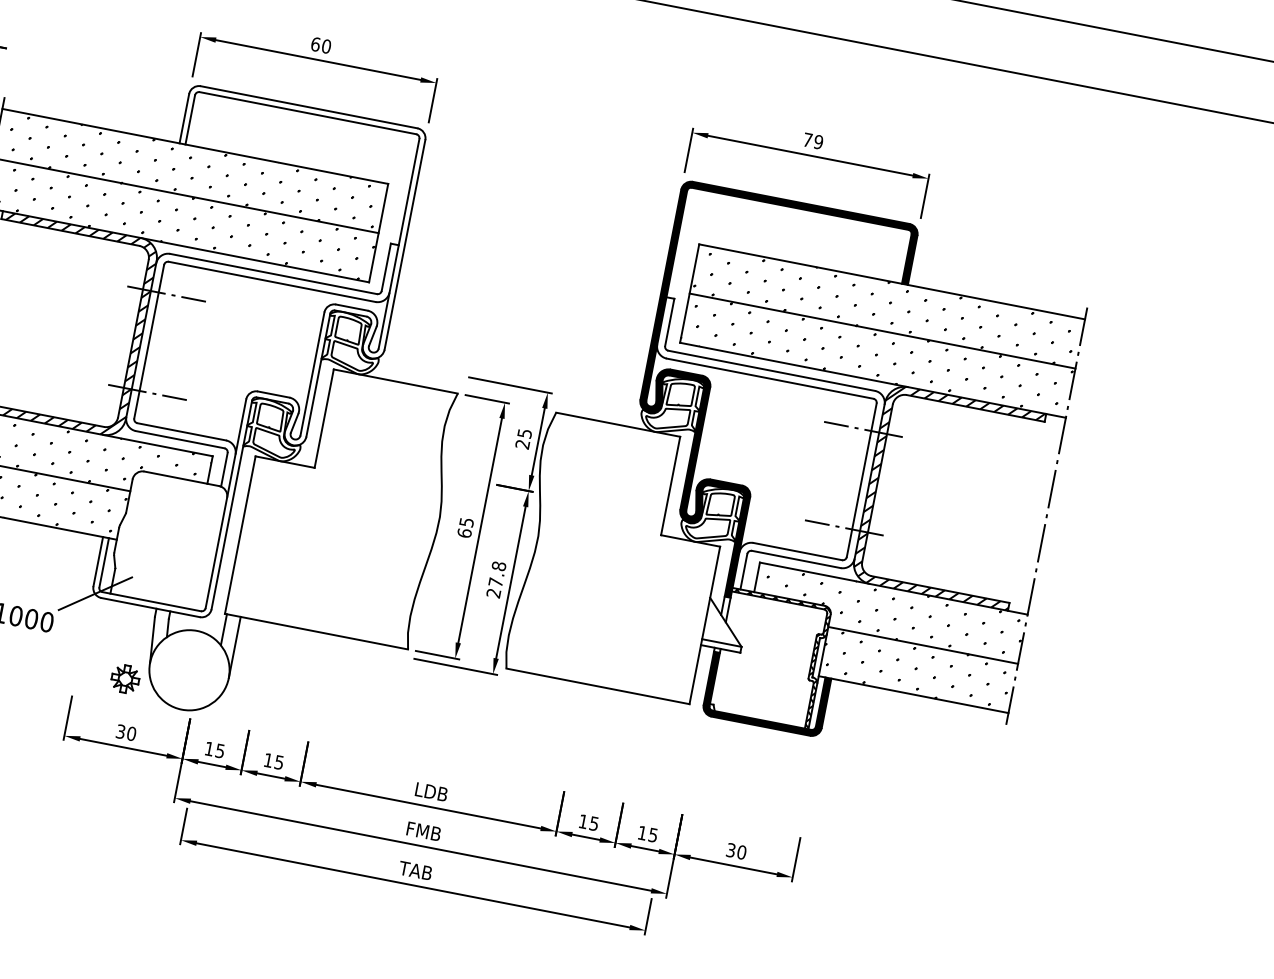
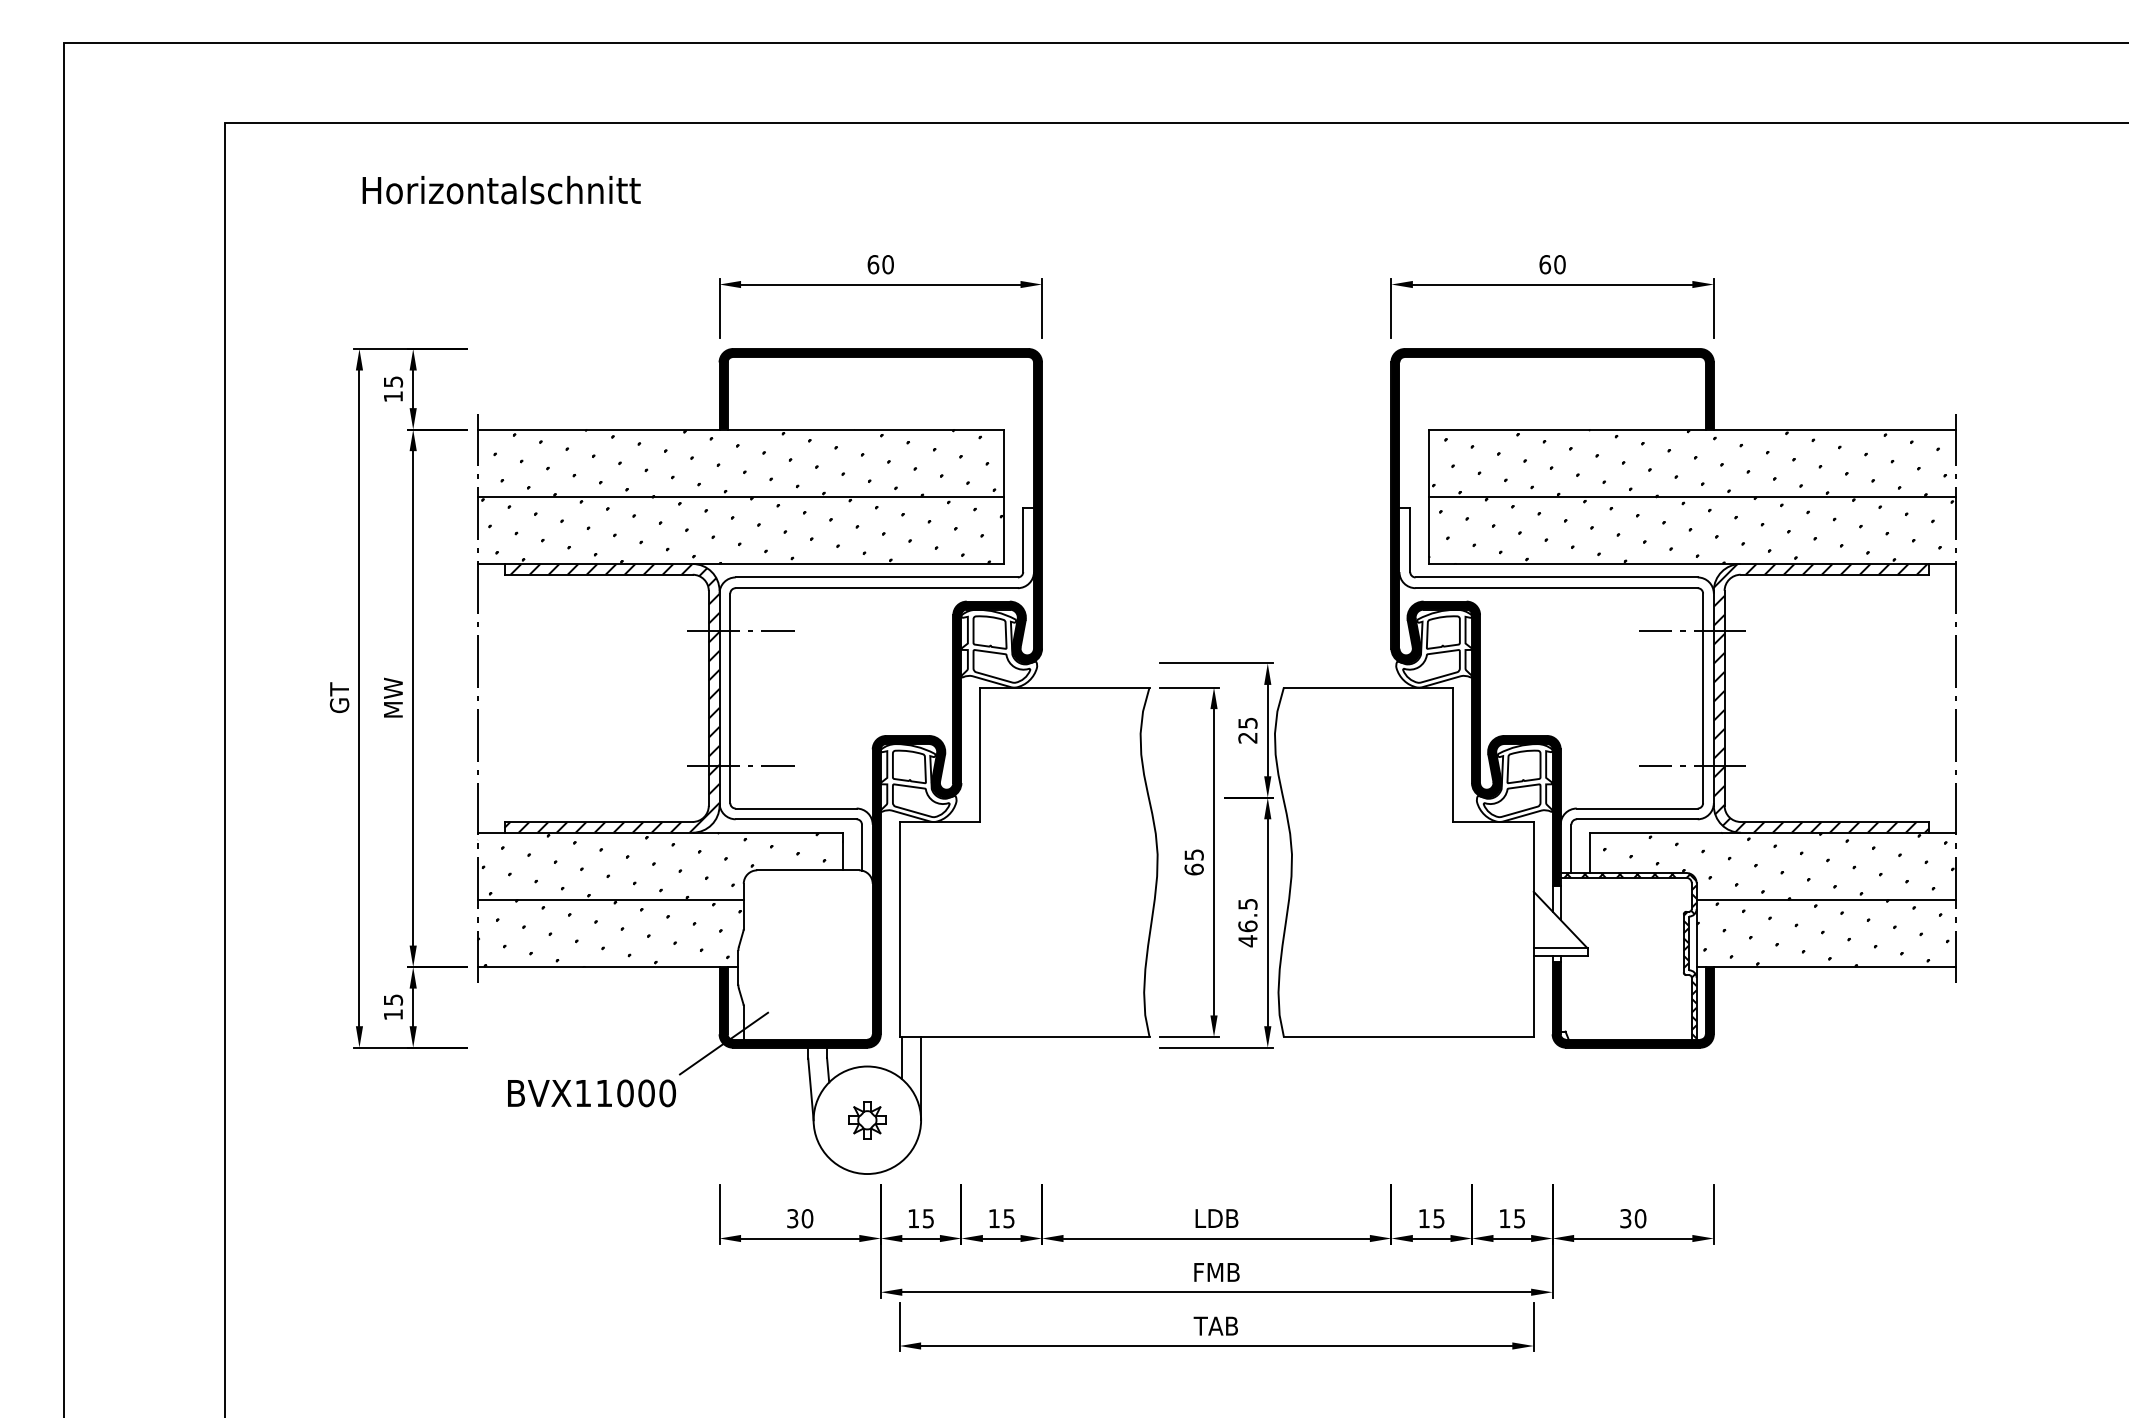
text: (813, 141) -> (1552, 264), 79 -> 60
fill: (259, 363) -> (880, 698), added
text: (496, 579) -> (1247, 922), 27.8 -> 46.5
part: (125, 679) -> (867, 1120), moved

